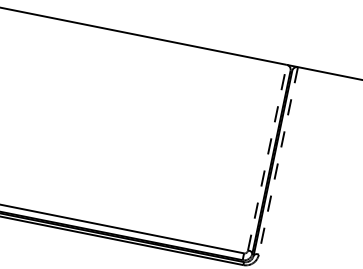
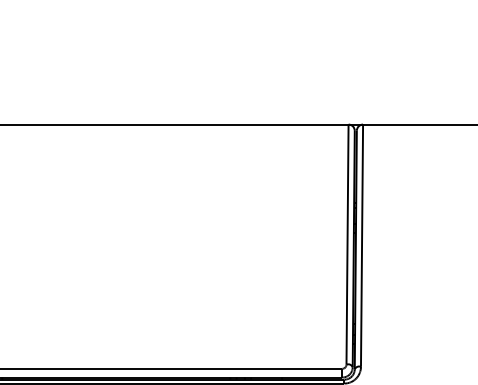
line: (267, 157) -> (347, 244), dashed -> solid
line: (278, 161) -> (362, 246), dashed -> solid

